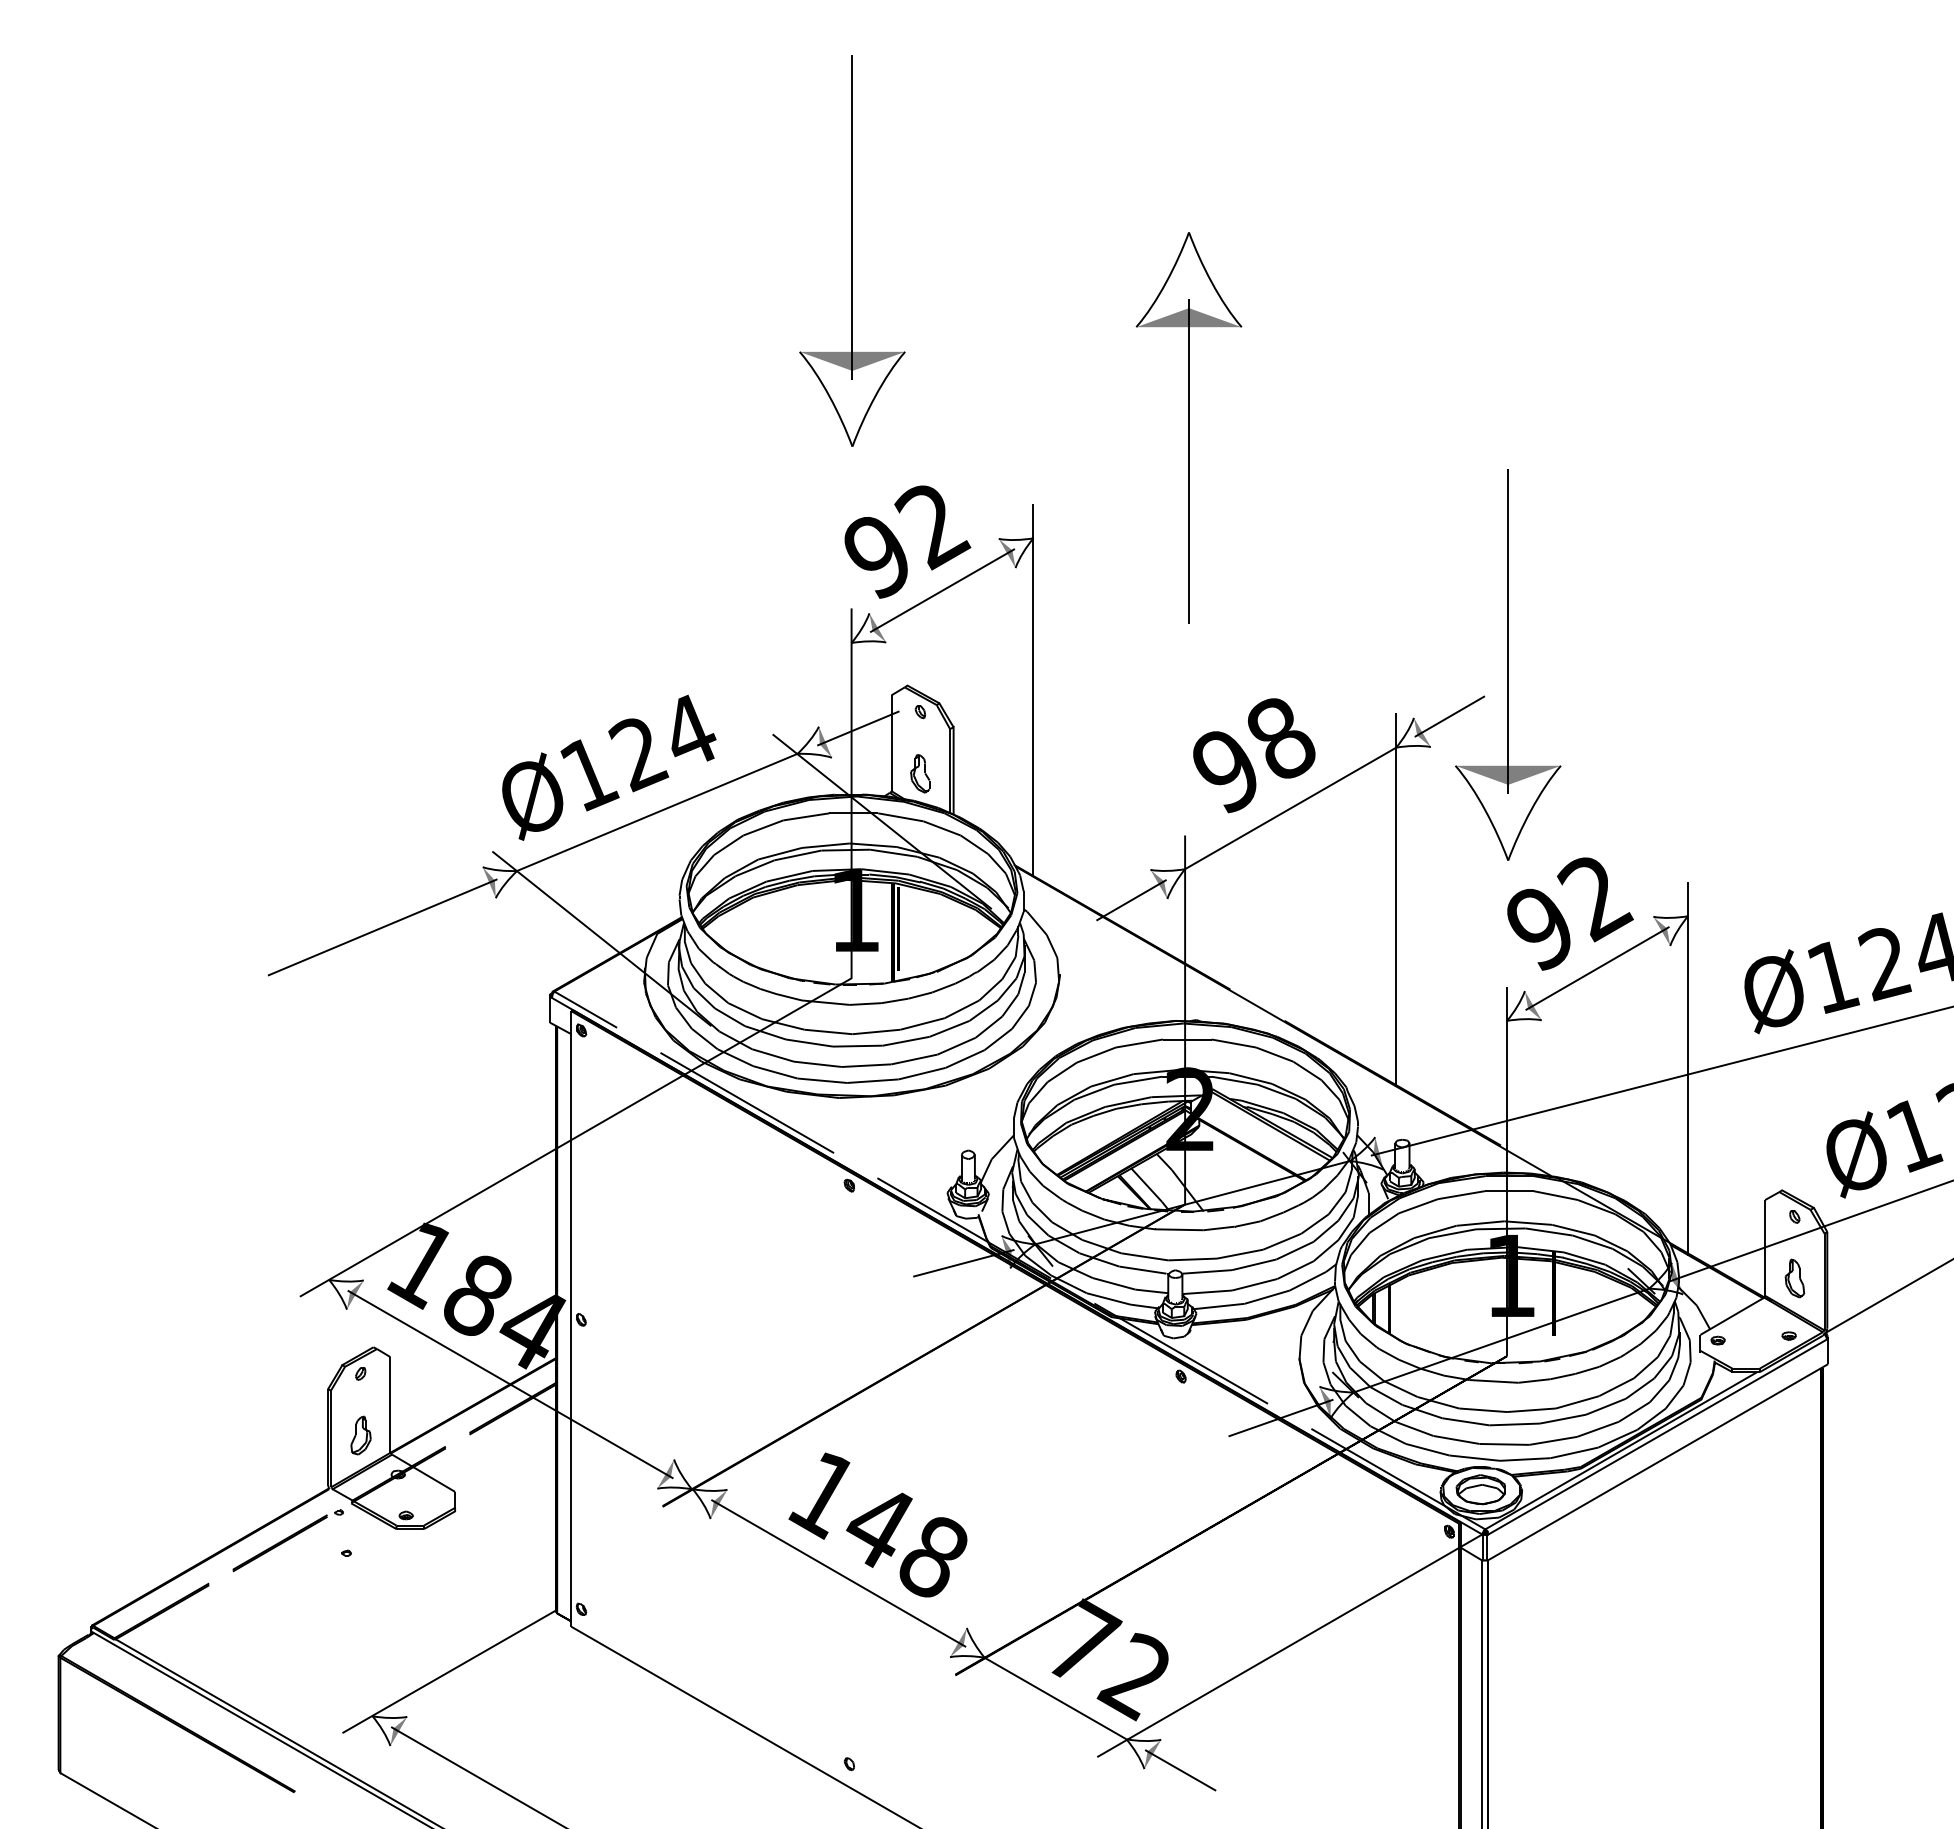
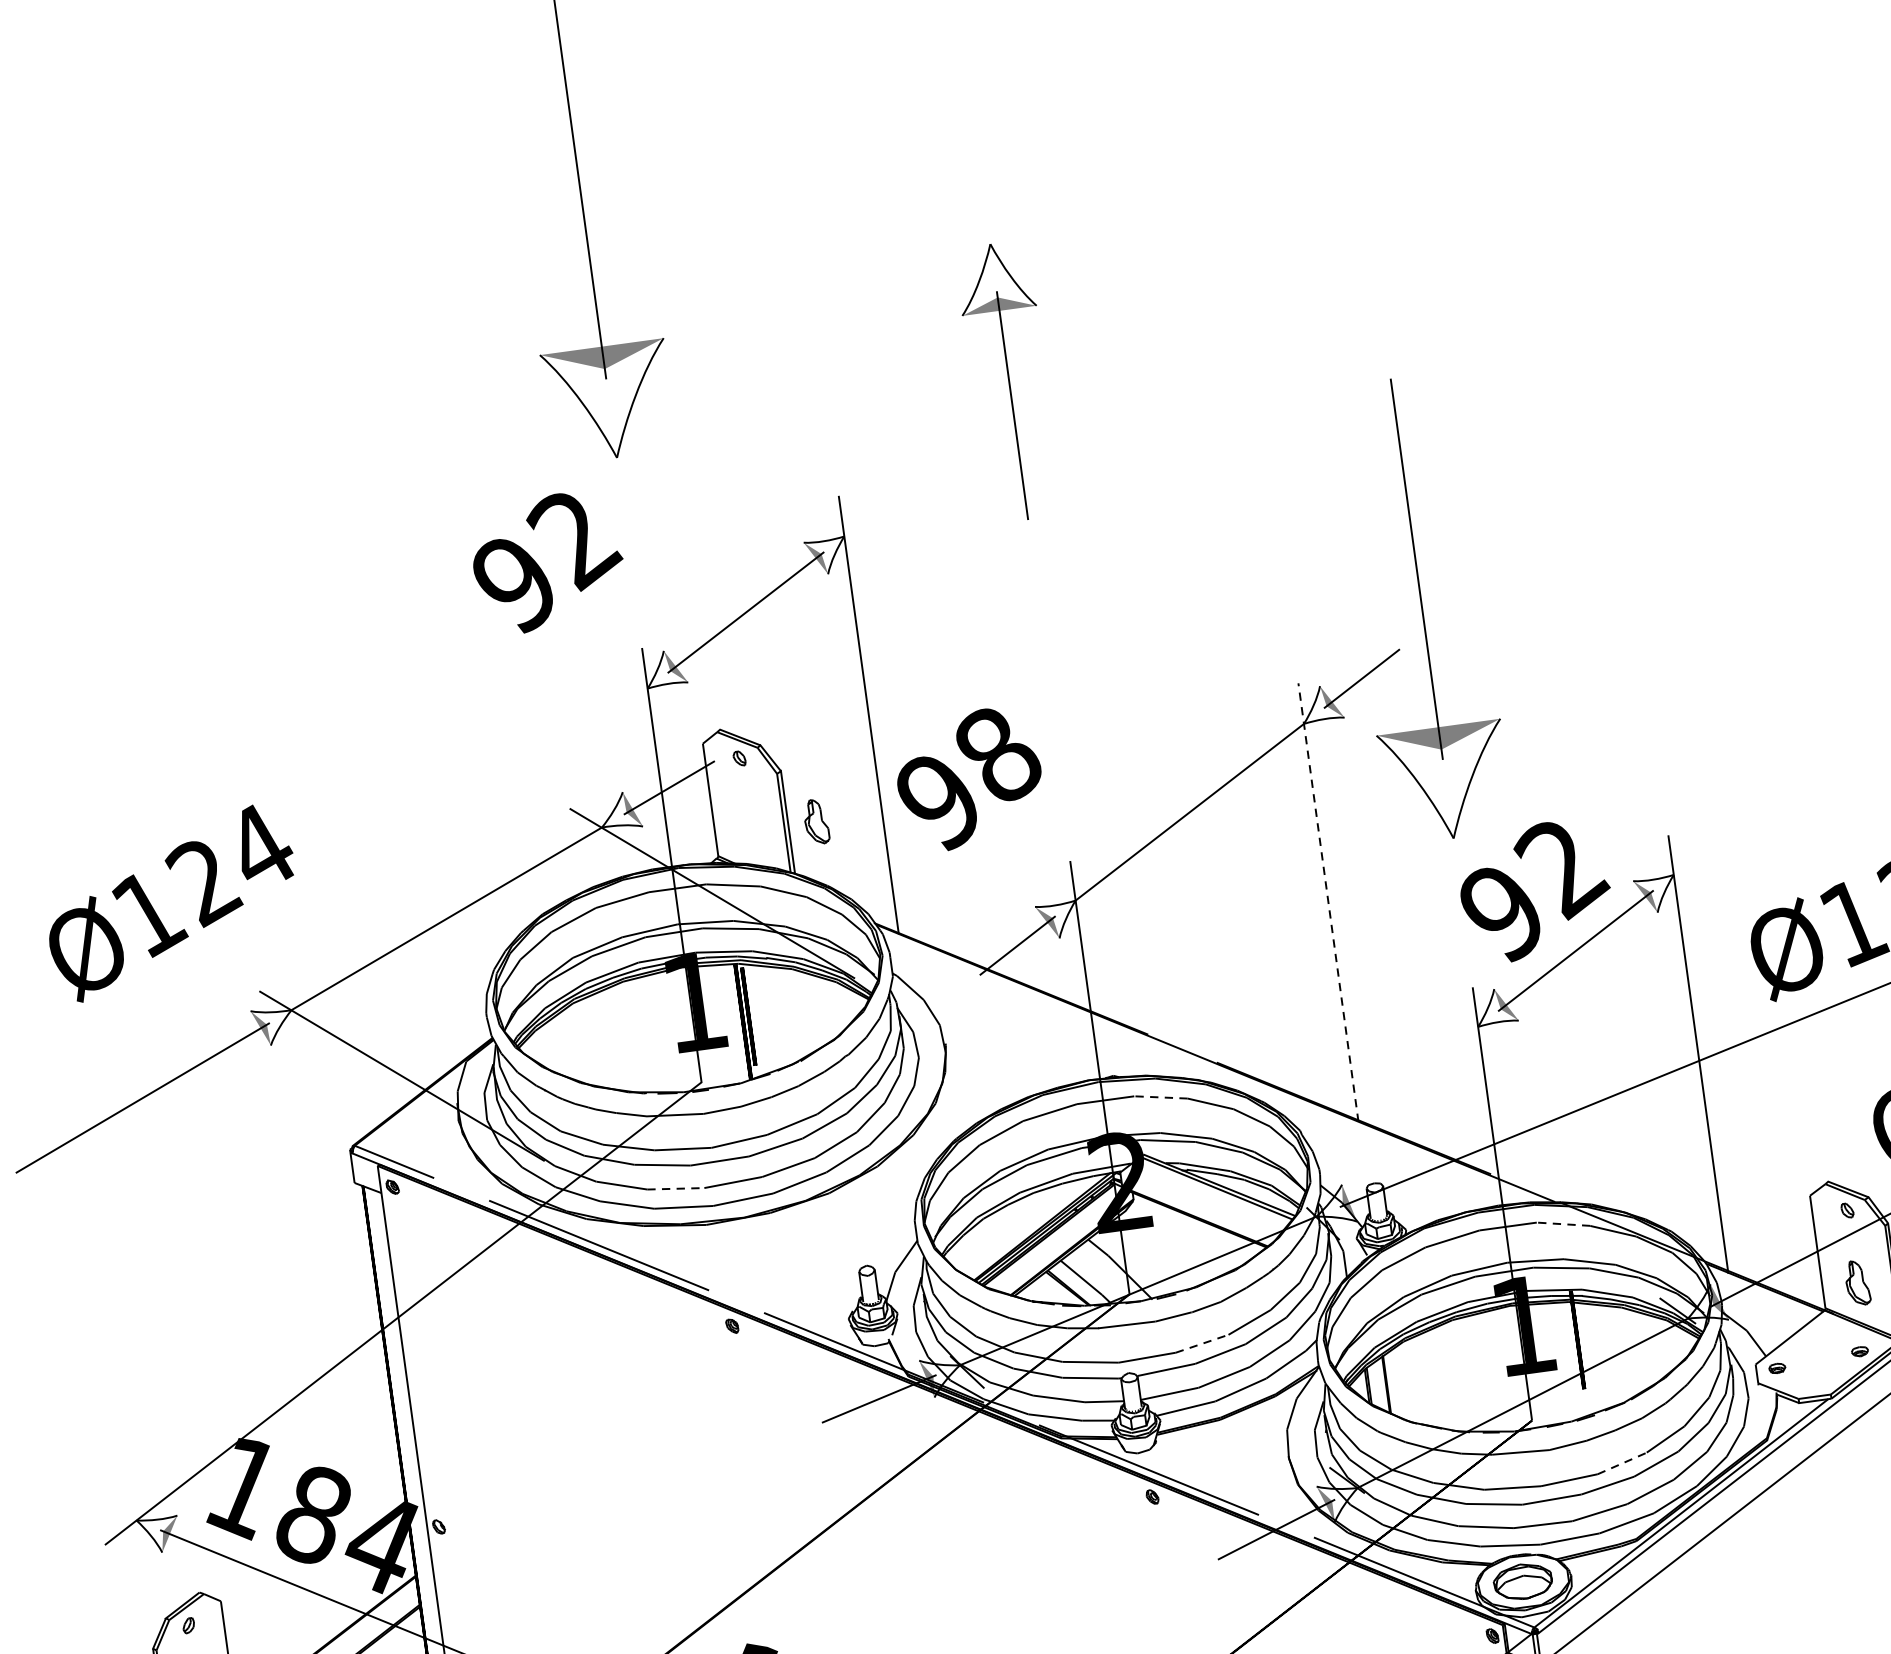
part: (1188, 427) -> (1008, 381), size x0.6
text: (907, 541) -> (547, 561), moved
text: (1254, 755) -> (969, 779), moved
text: (609, 767) -> (172, 902), moved
part: (920, 773) -> (816, 821), moved
line: (1396, 899) -> (1328, 902), solid -> dashed
line: (1233, 1043) -> (1160, 1097), solid -> dashed
line: (818, 1064) -> (676, 1188), solid -> dashed
line: (1555, 1195) -> (1563, 1224), solid -> dashed
line: (1240, 1254) -> (1202, 1344), solid -> dashed
line: (1577, 1402) -> (1622, 1463), solid -> dashed

